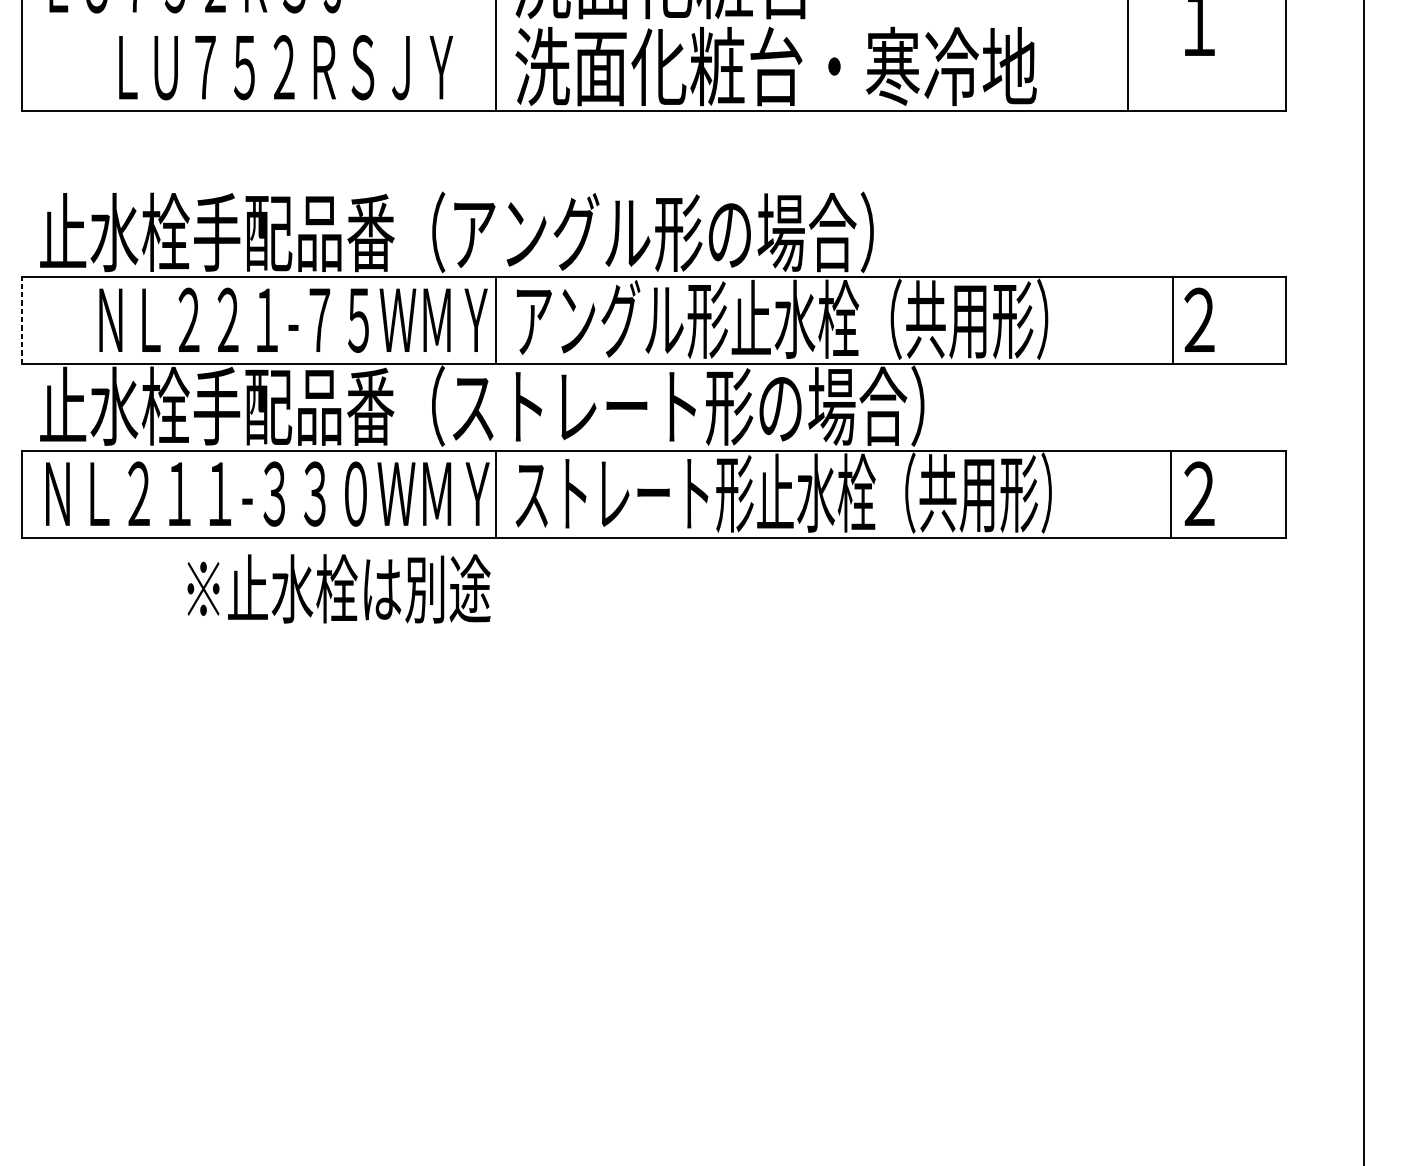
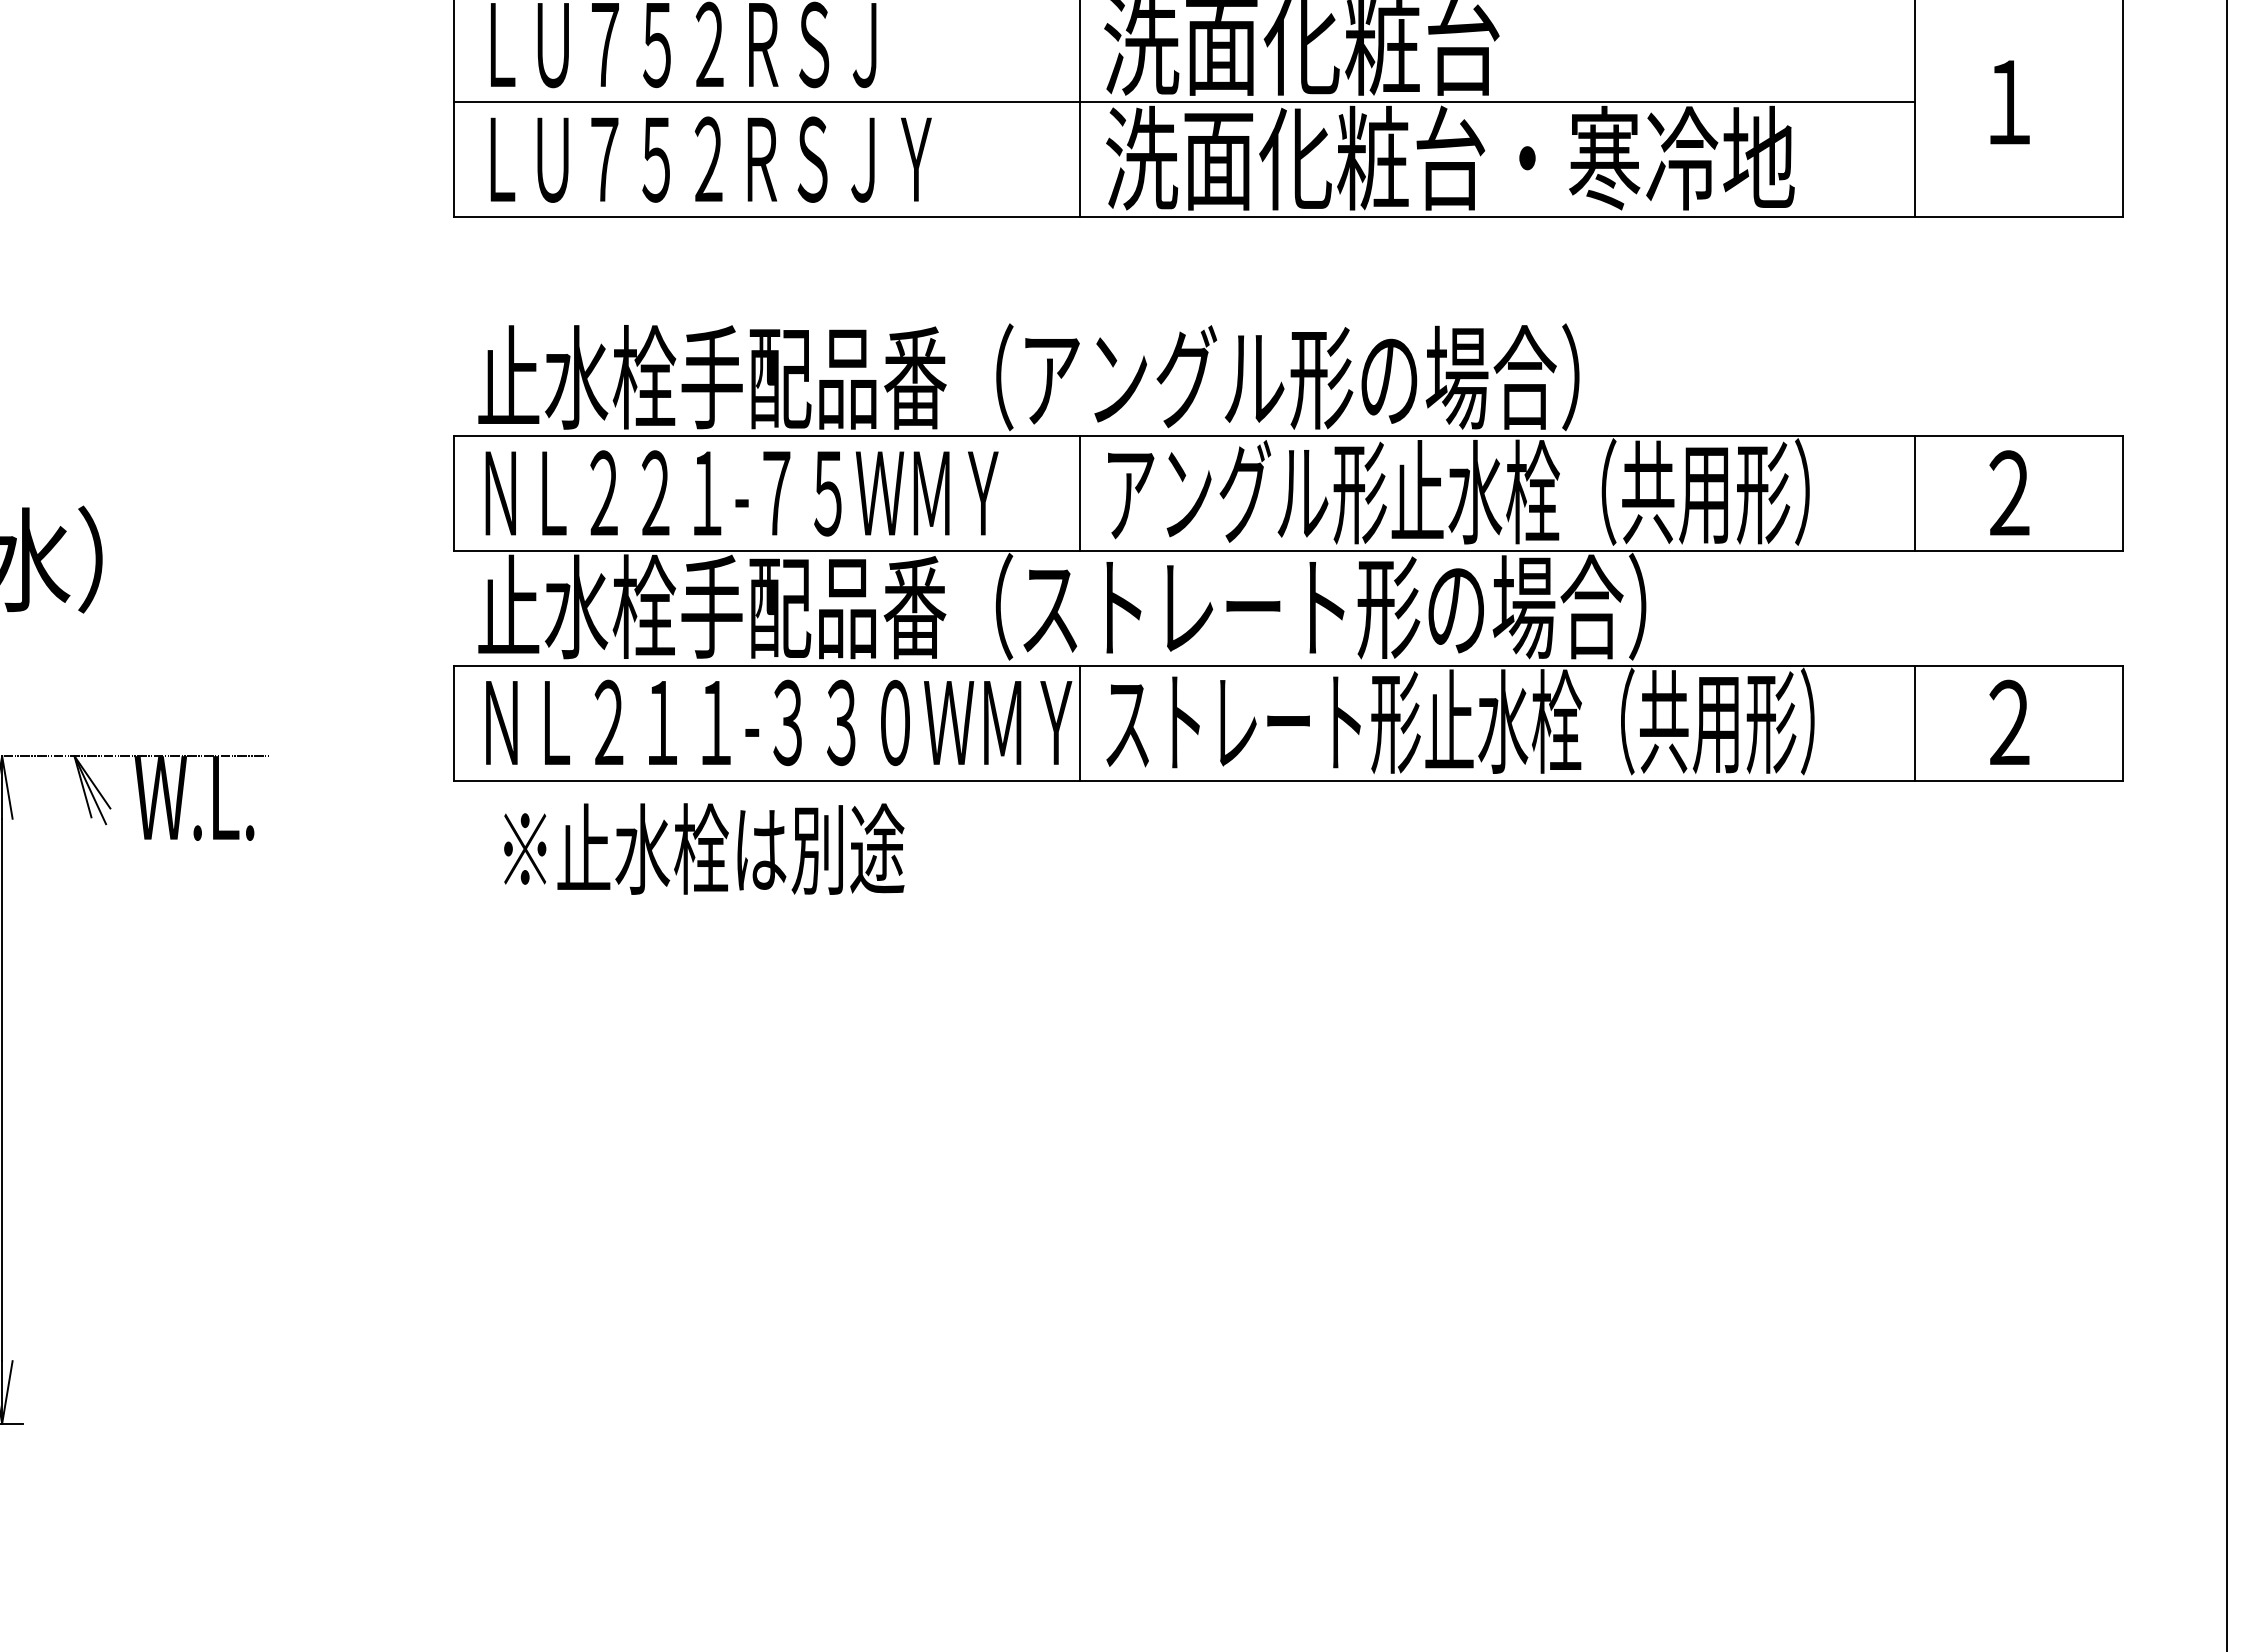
line: (574, 24) -> (1184, 102), added
text: (285, 67) -> (710, 159), moved
line: (22, 320) -> (454, 493), dashed -> solid
text: (293, 320) -> (741, 493), moved
line: (1172, 320) -> (1914, 493), moved
line: (1170, 493) -> (1914, 722), moved
text: (339, 588) -> (704, 848), moved

